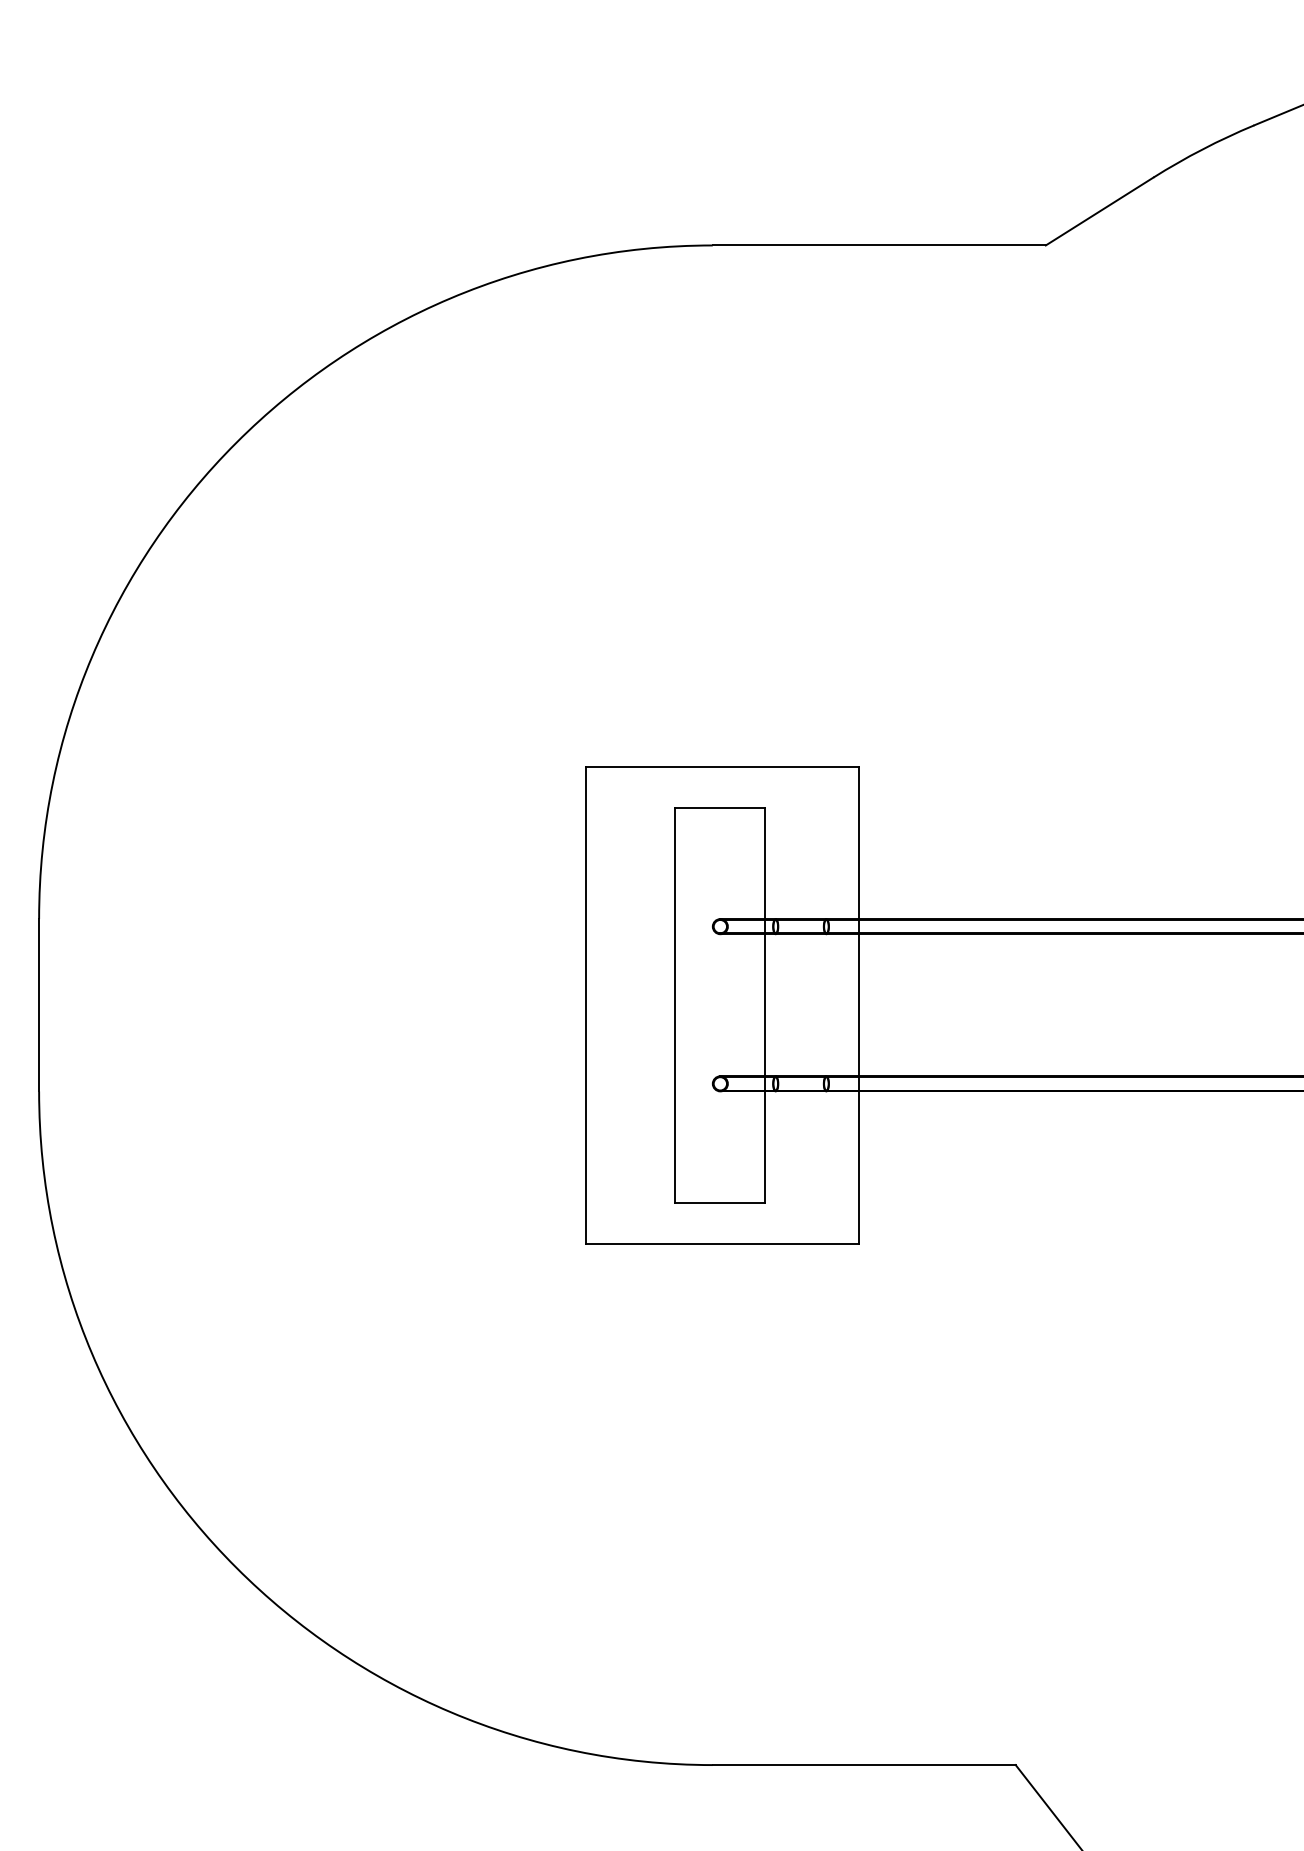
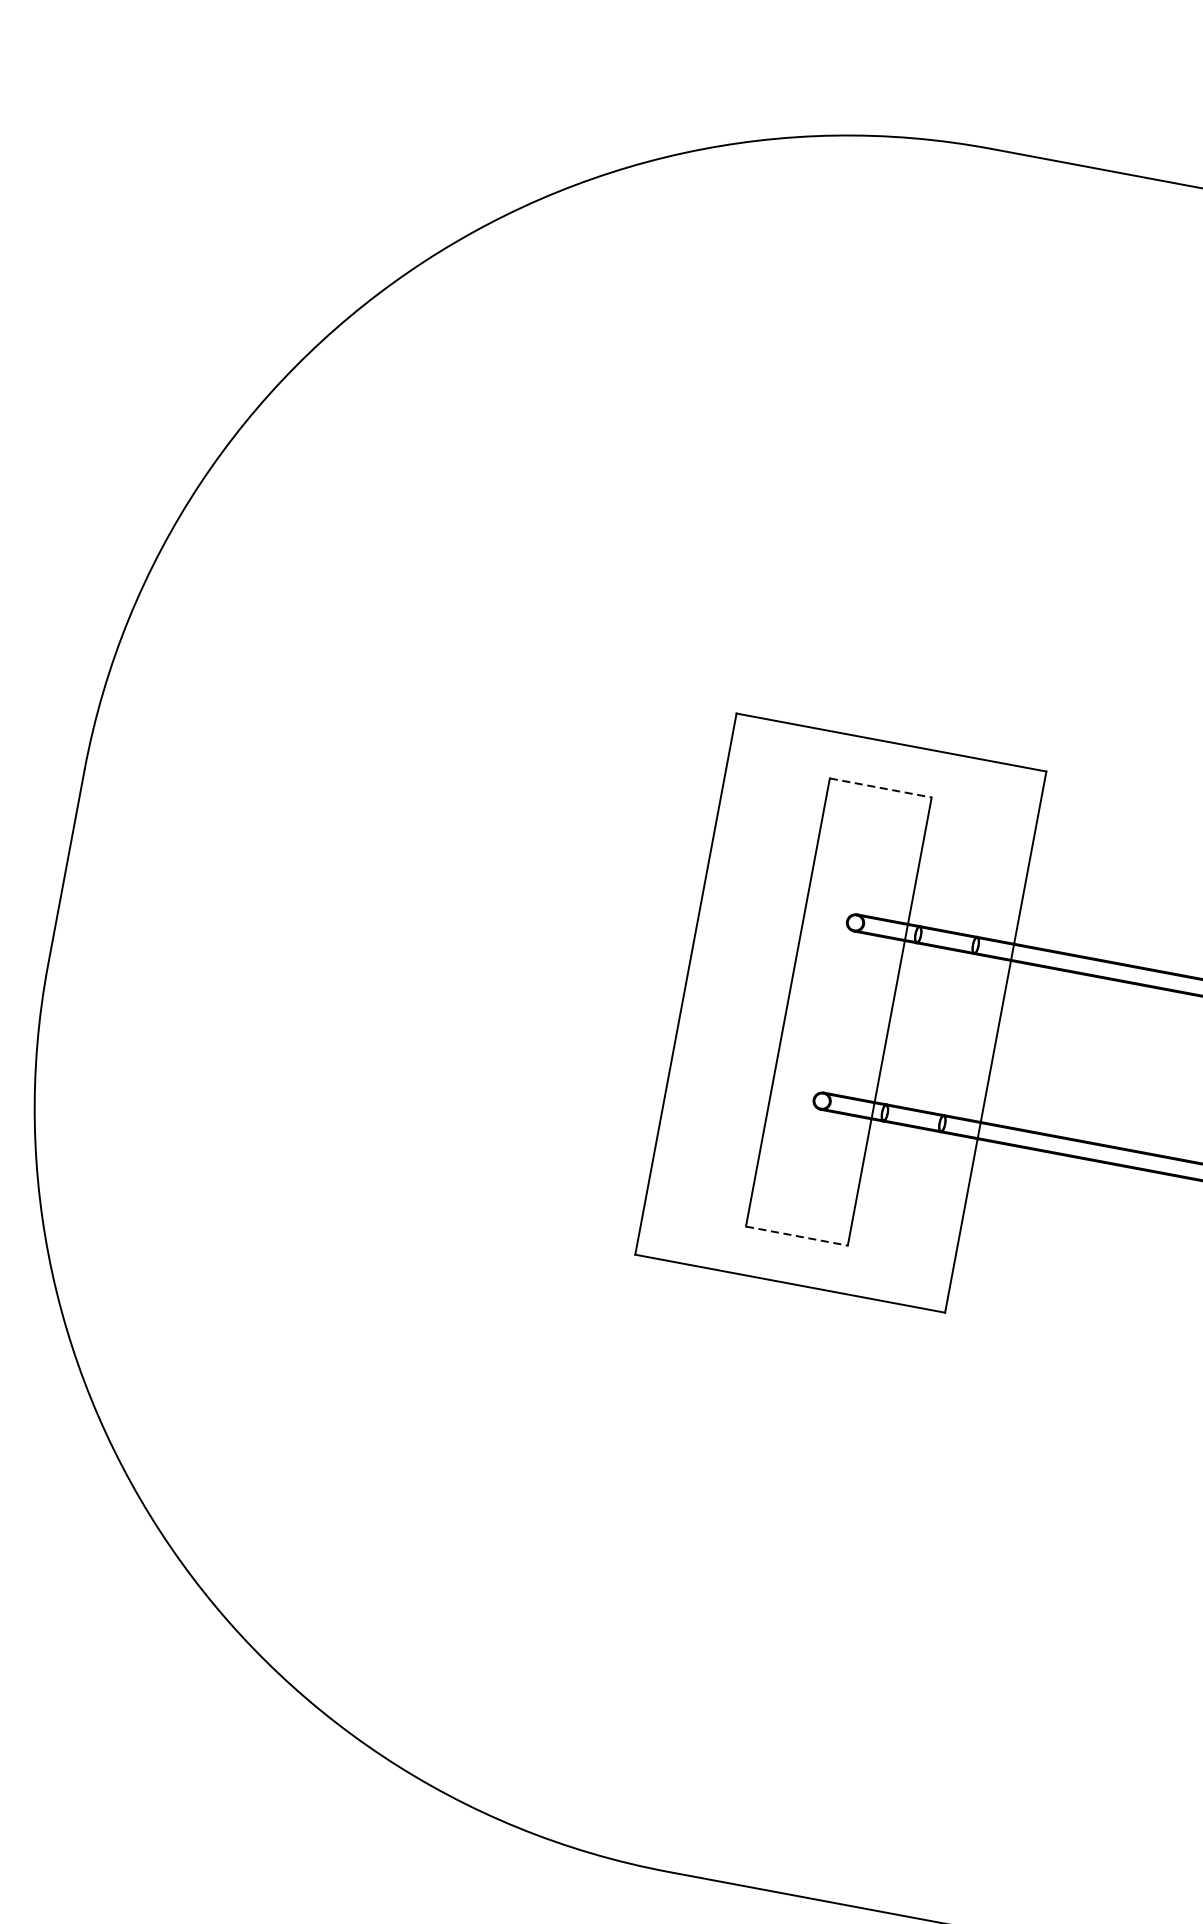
line: (720, 807) -> (880, 787), solid -> dashed
line: (720, 1202) -> (797, 1235), solid -> dashed

